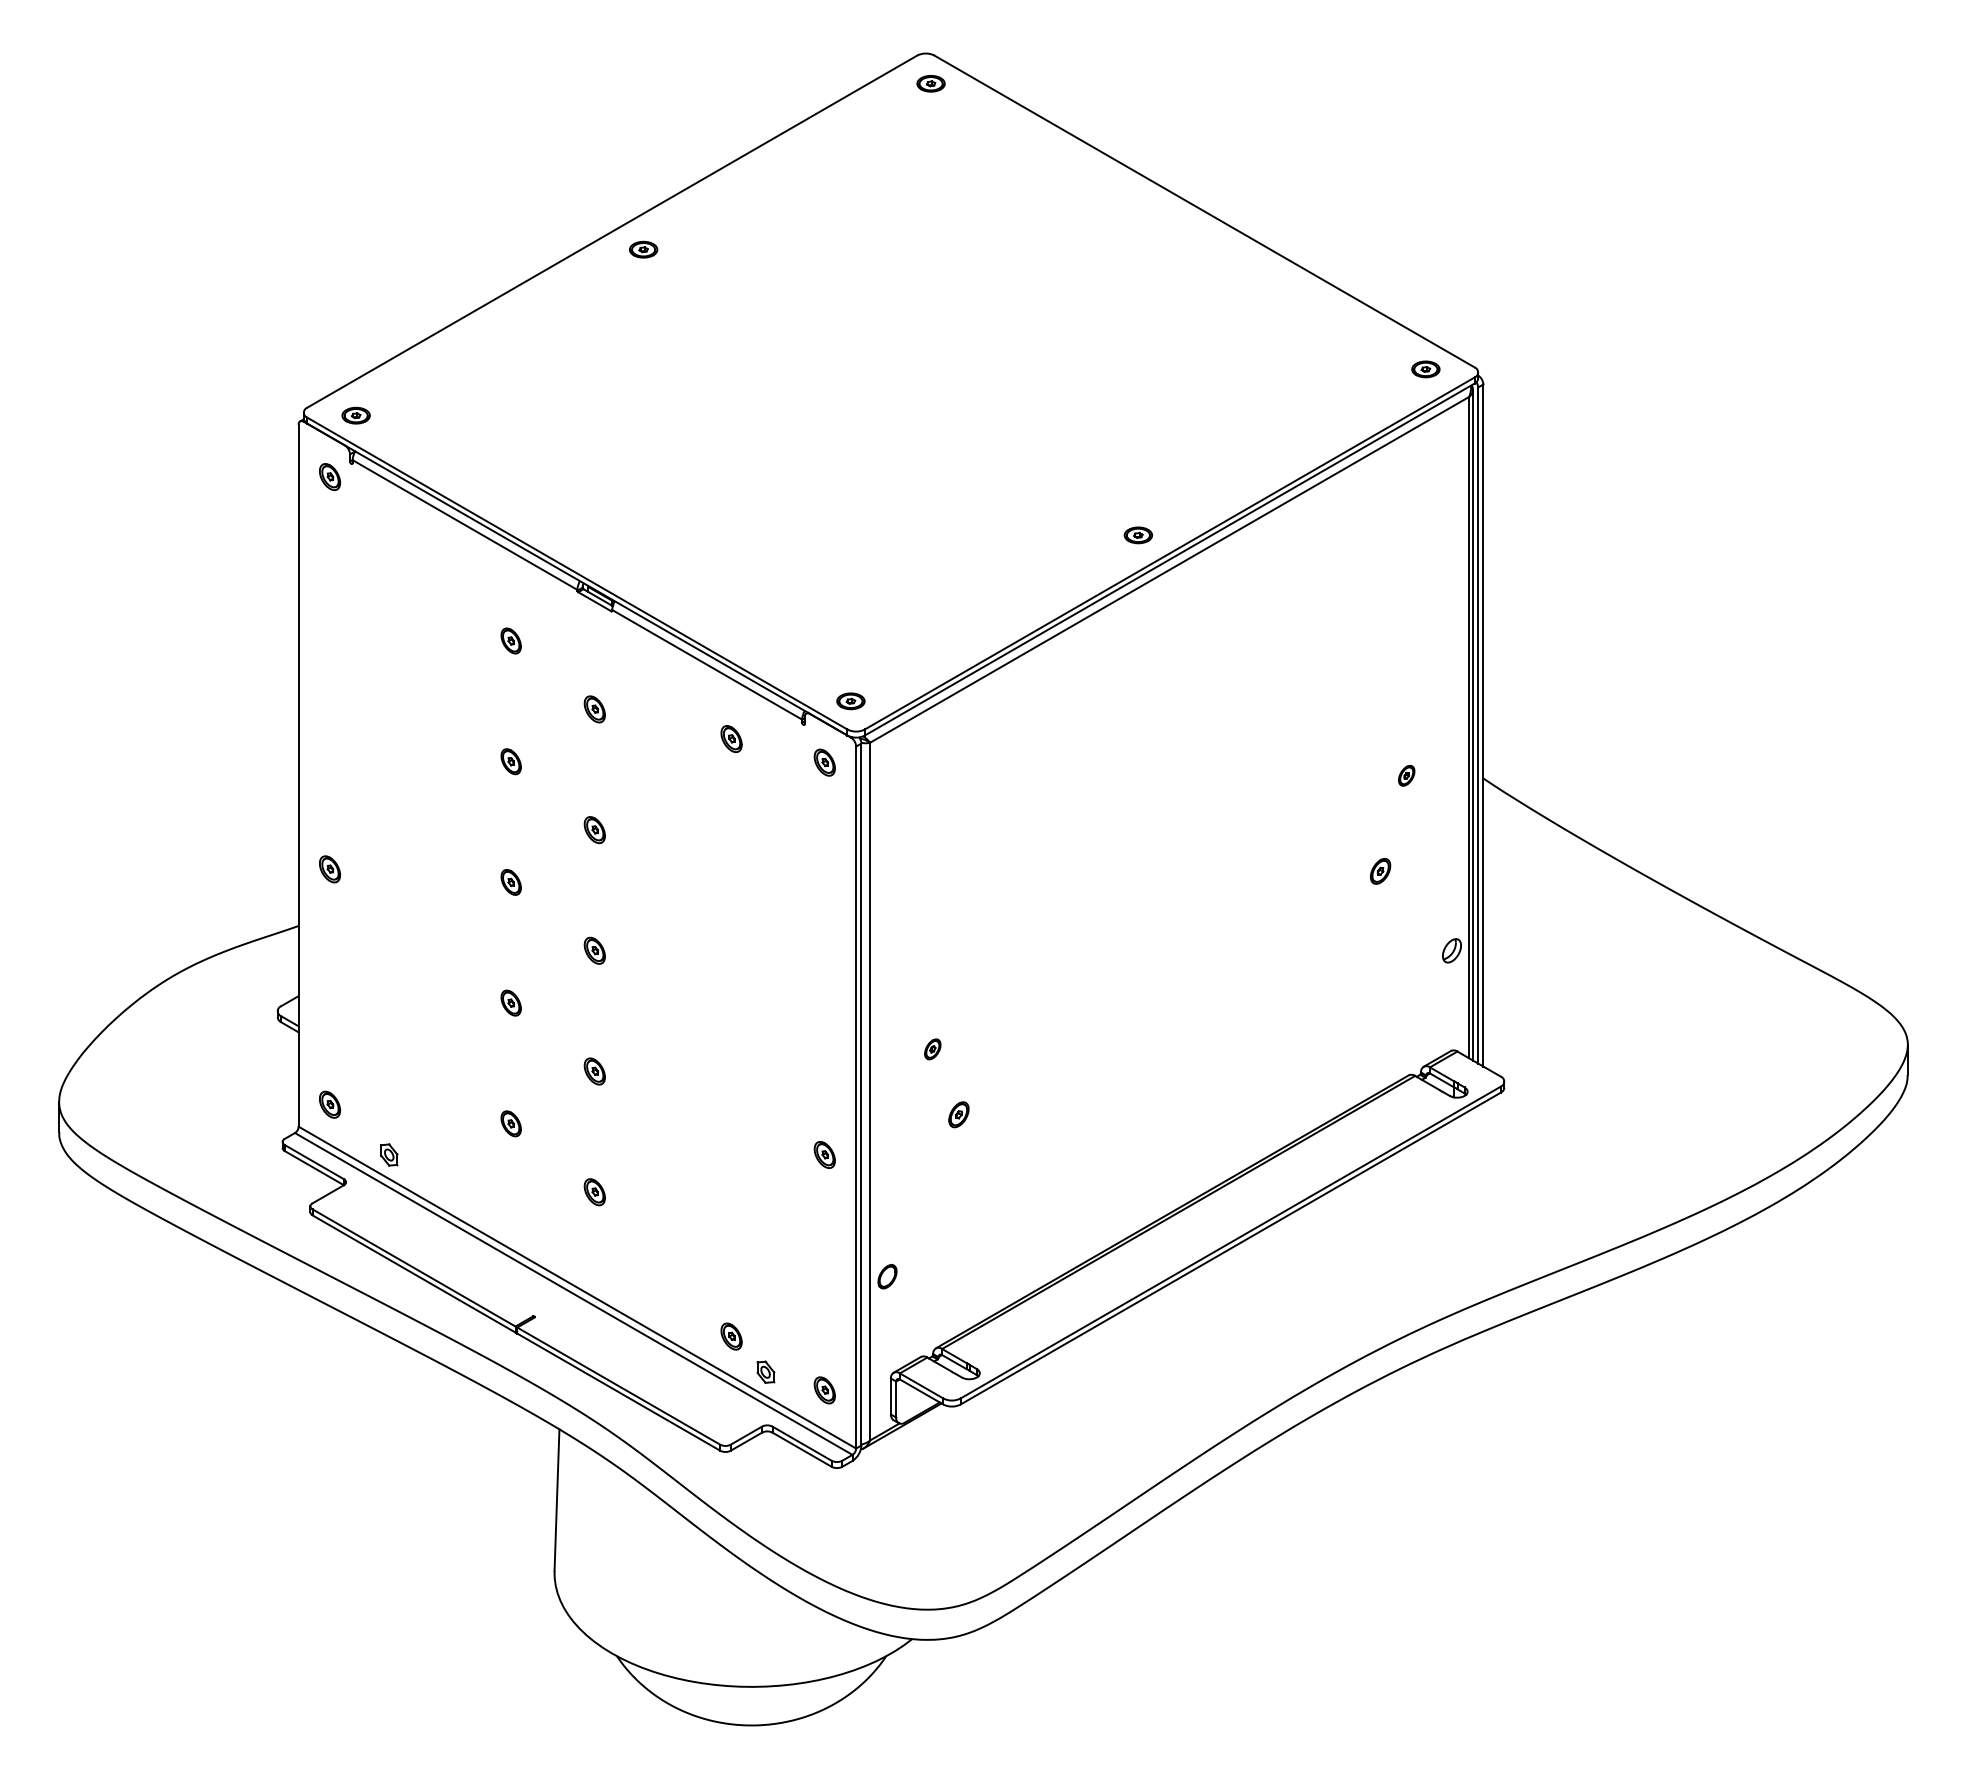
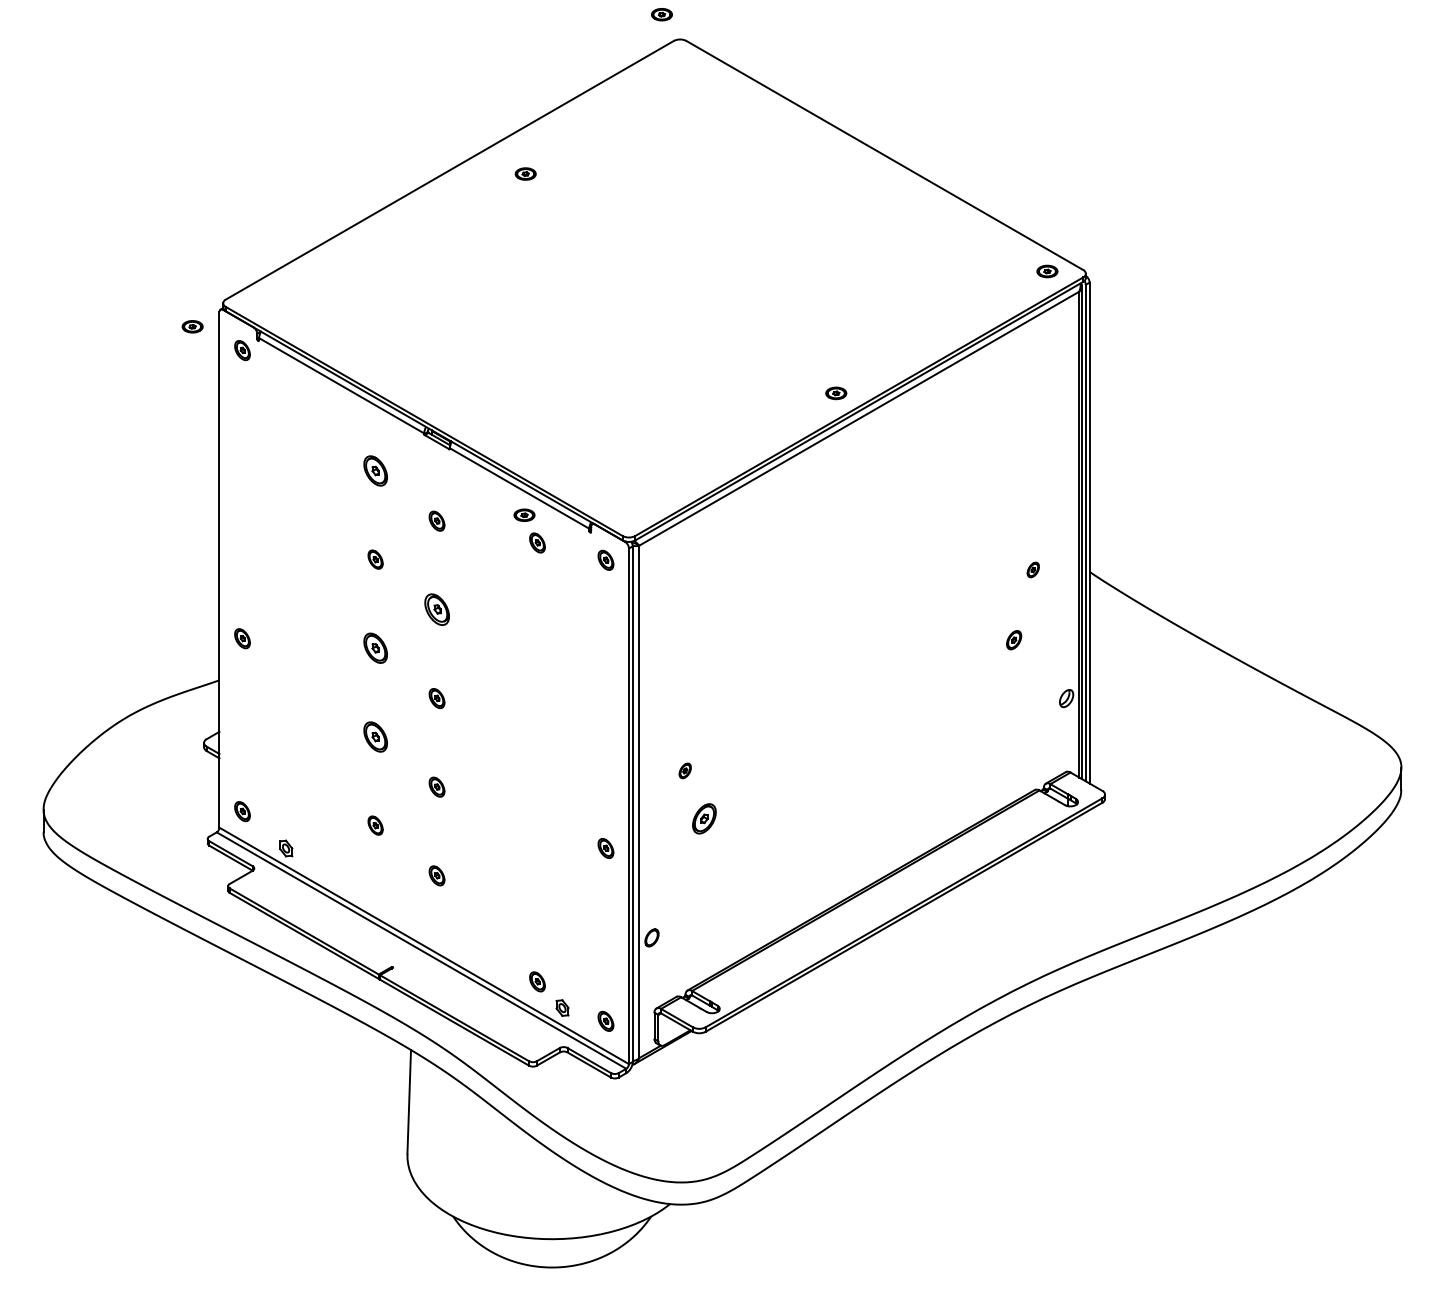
part: (930, 83) -> (661, 14), moved
part: (643, 249) -> (525, 173), moved
part: (355, 415) -> (192, 326), moved
part: (510, 640) -> (375, 470), size x1.6
part: (850, 701) -> (524, 515), moved
part: (594, 830) -> (436, 610), size x1.6
part: (510, 882) -> (375, 648), size x1.6
part: (510, 1002) -> (375, 736), size x1.6
part: (958, 1114) -> (704, 818), size x1.6

